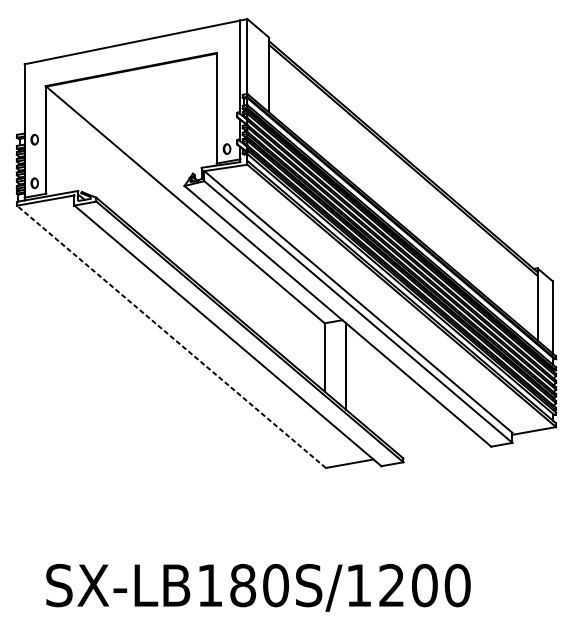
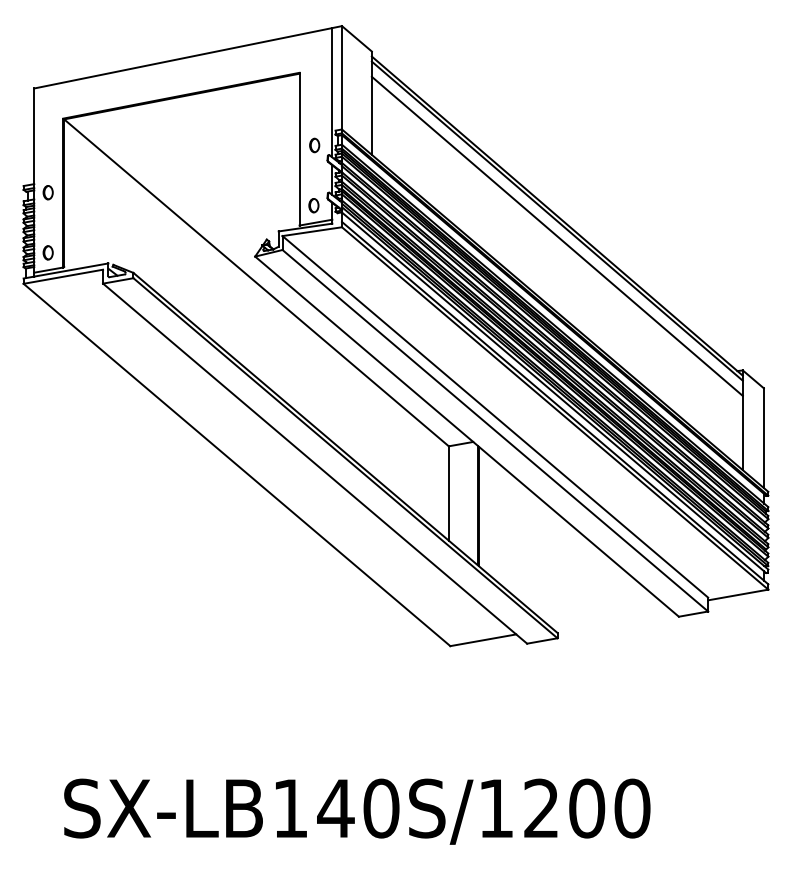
part: (227, 105) -> (314, 145), added
line: (402, 170) -> (556, 235), added
line: (171, 336) -> (237, 464), dashed -> solid
text: (242, 585) -> (335, 808), SX-LB180S/1200 -> SX-LB140S/1200

